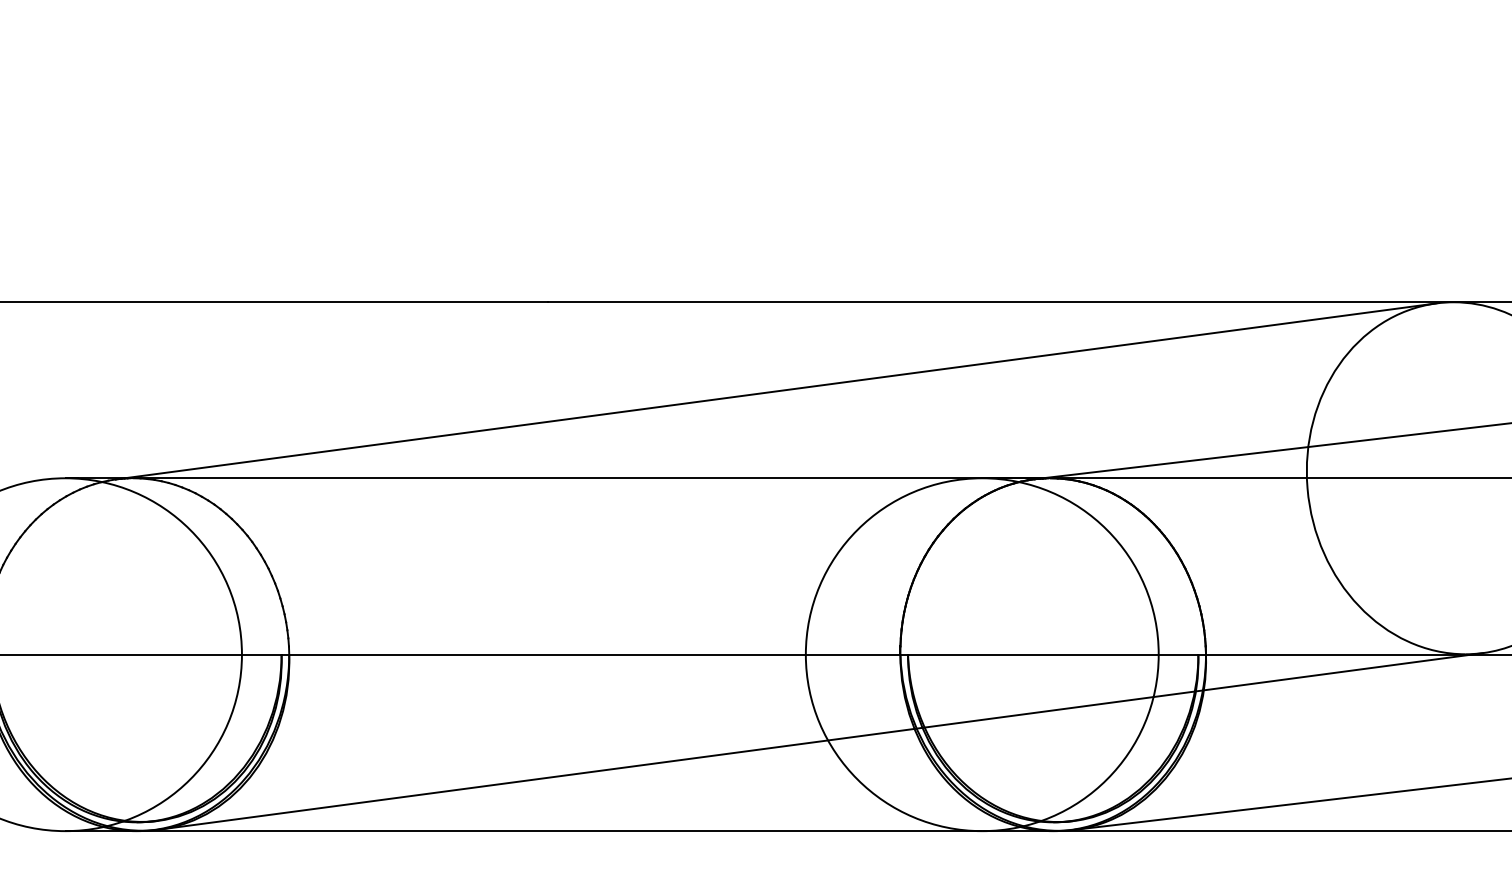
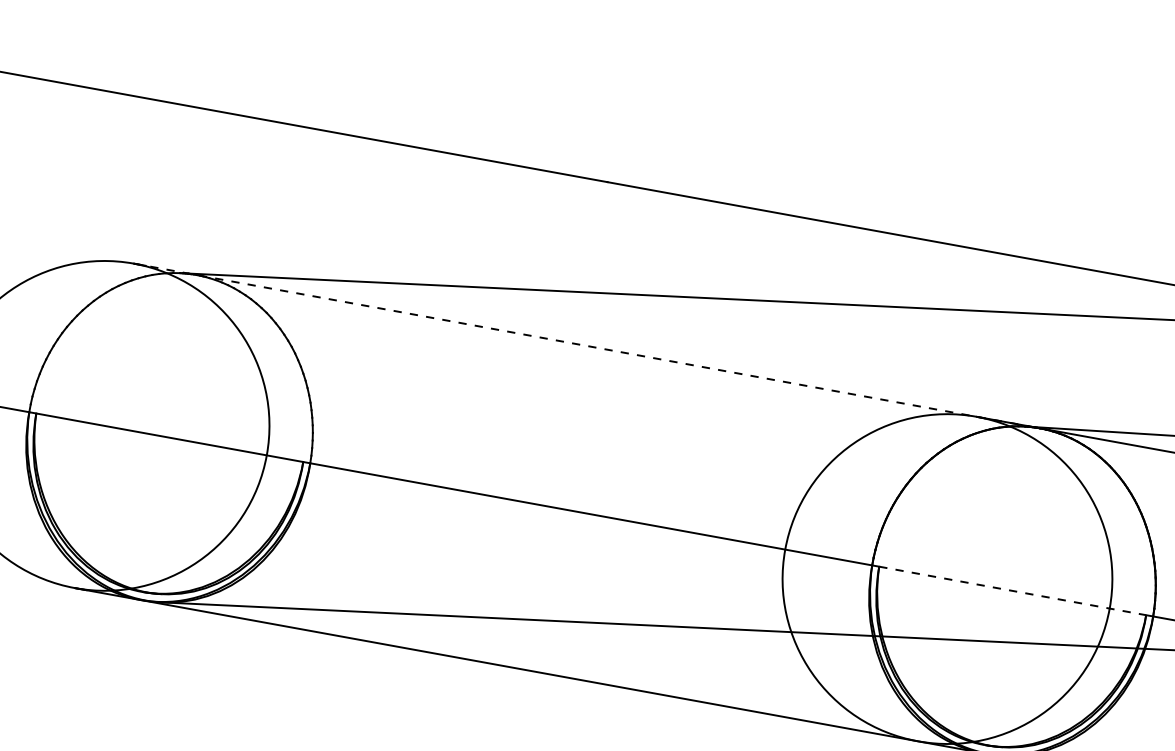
line: (558, 478) -> (587, 346), solid -> dashed
line: (1053, 654) -> (1013, 590), solid -> dashed

